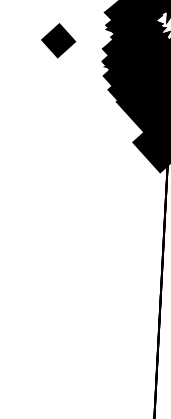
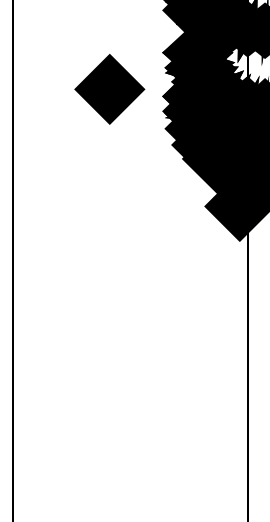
part: (58, 40) -> (109, 89), size x1.67

